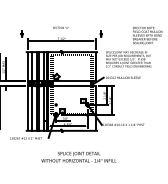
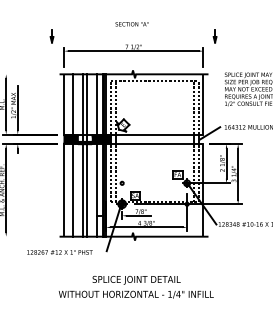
text: (78, 157) -> (135, 287), moved

